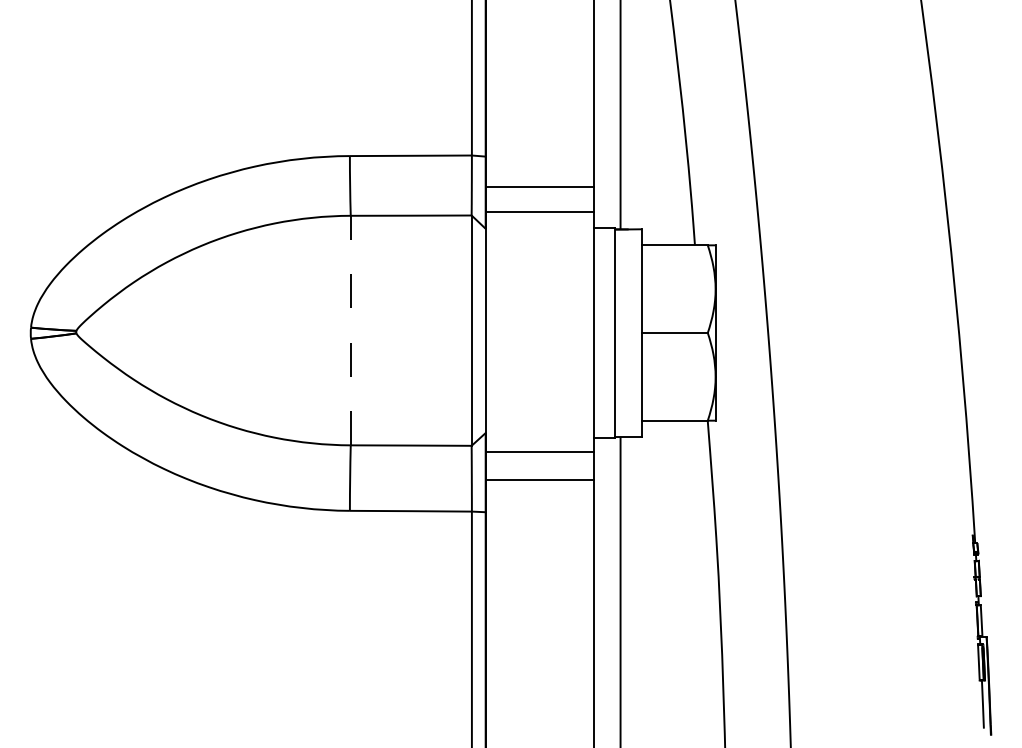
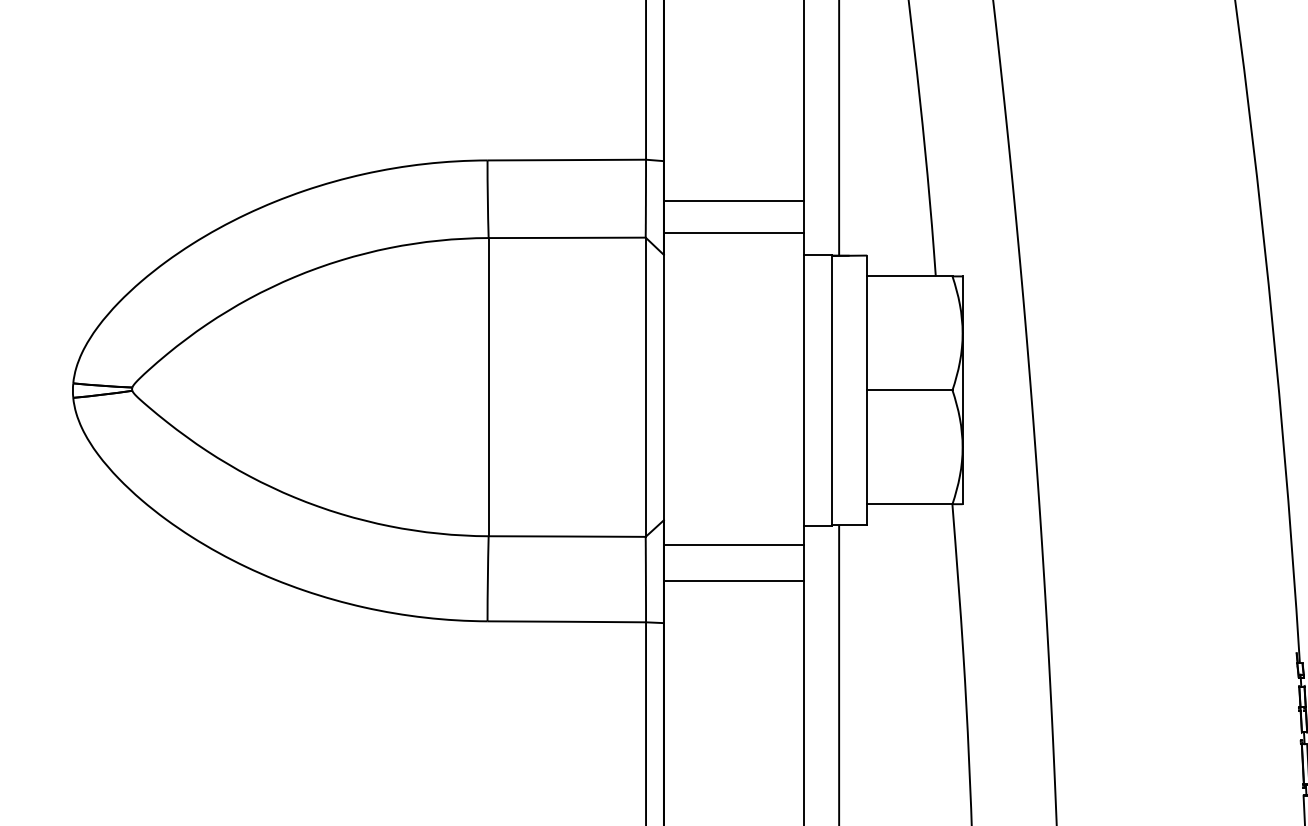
line: (350, 330) -> (488, 387), dashed -> solid

